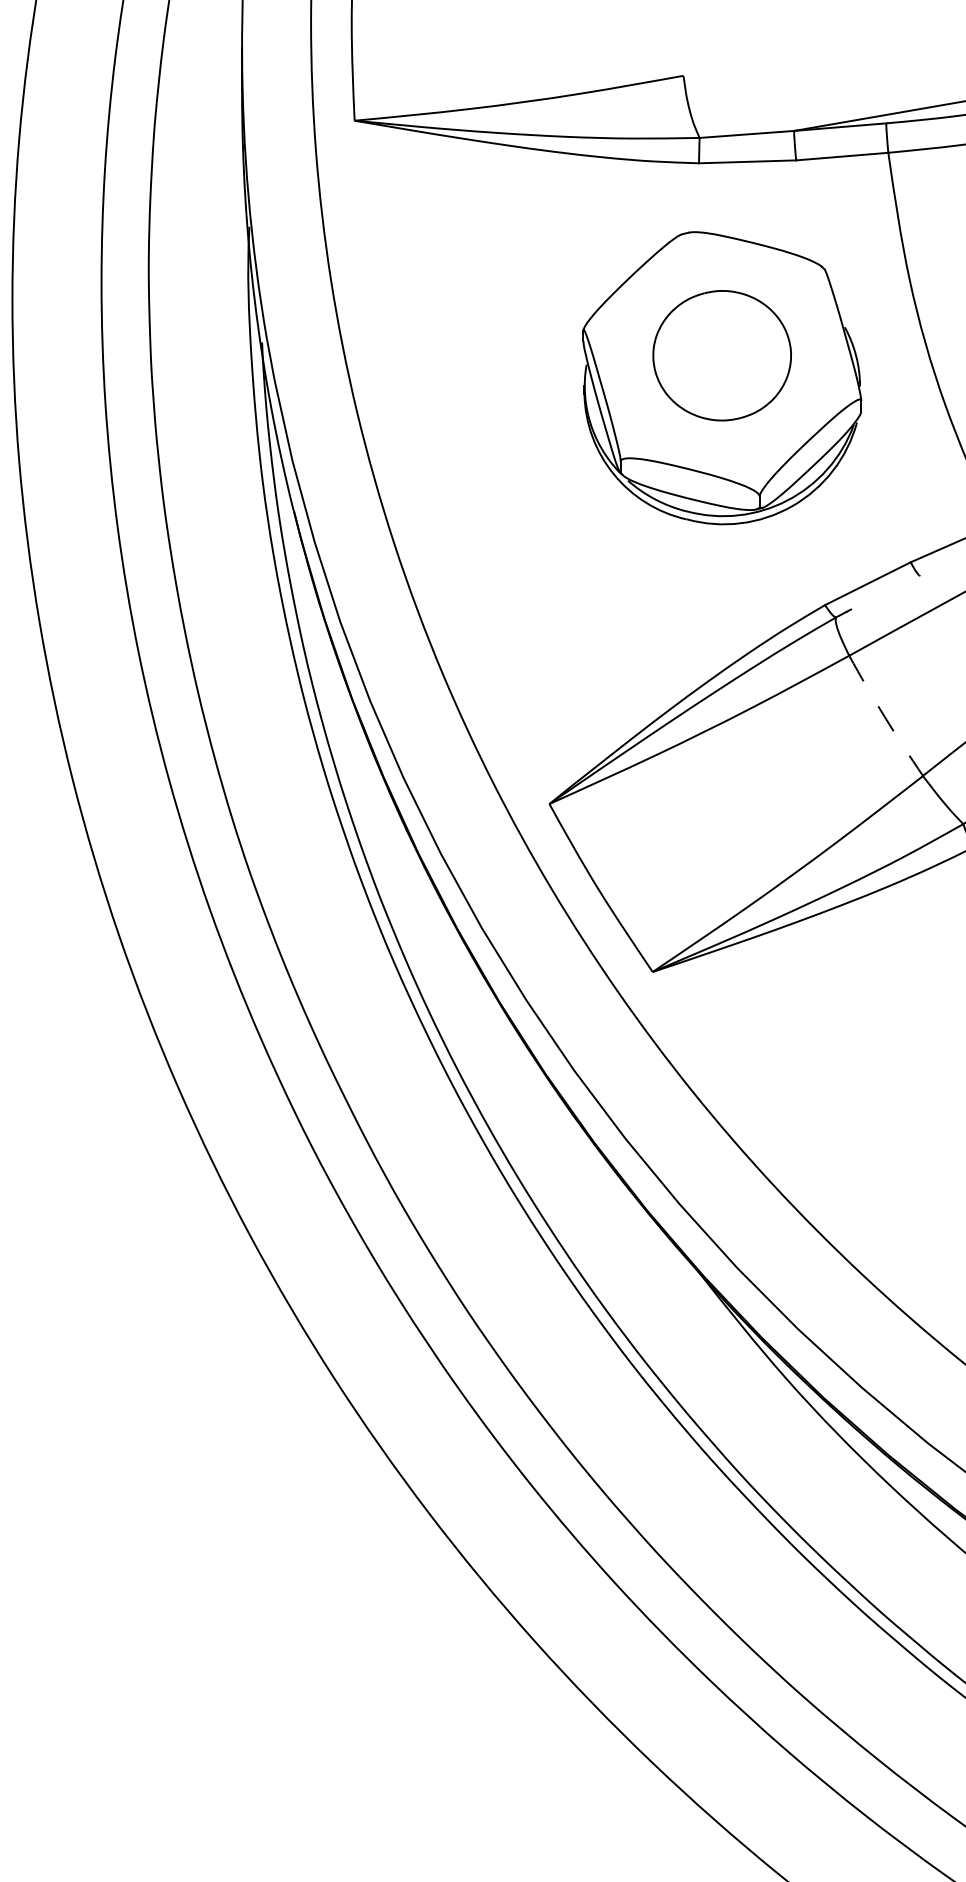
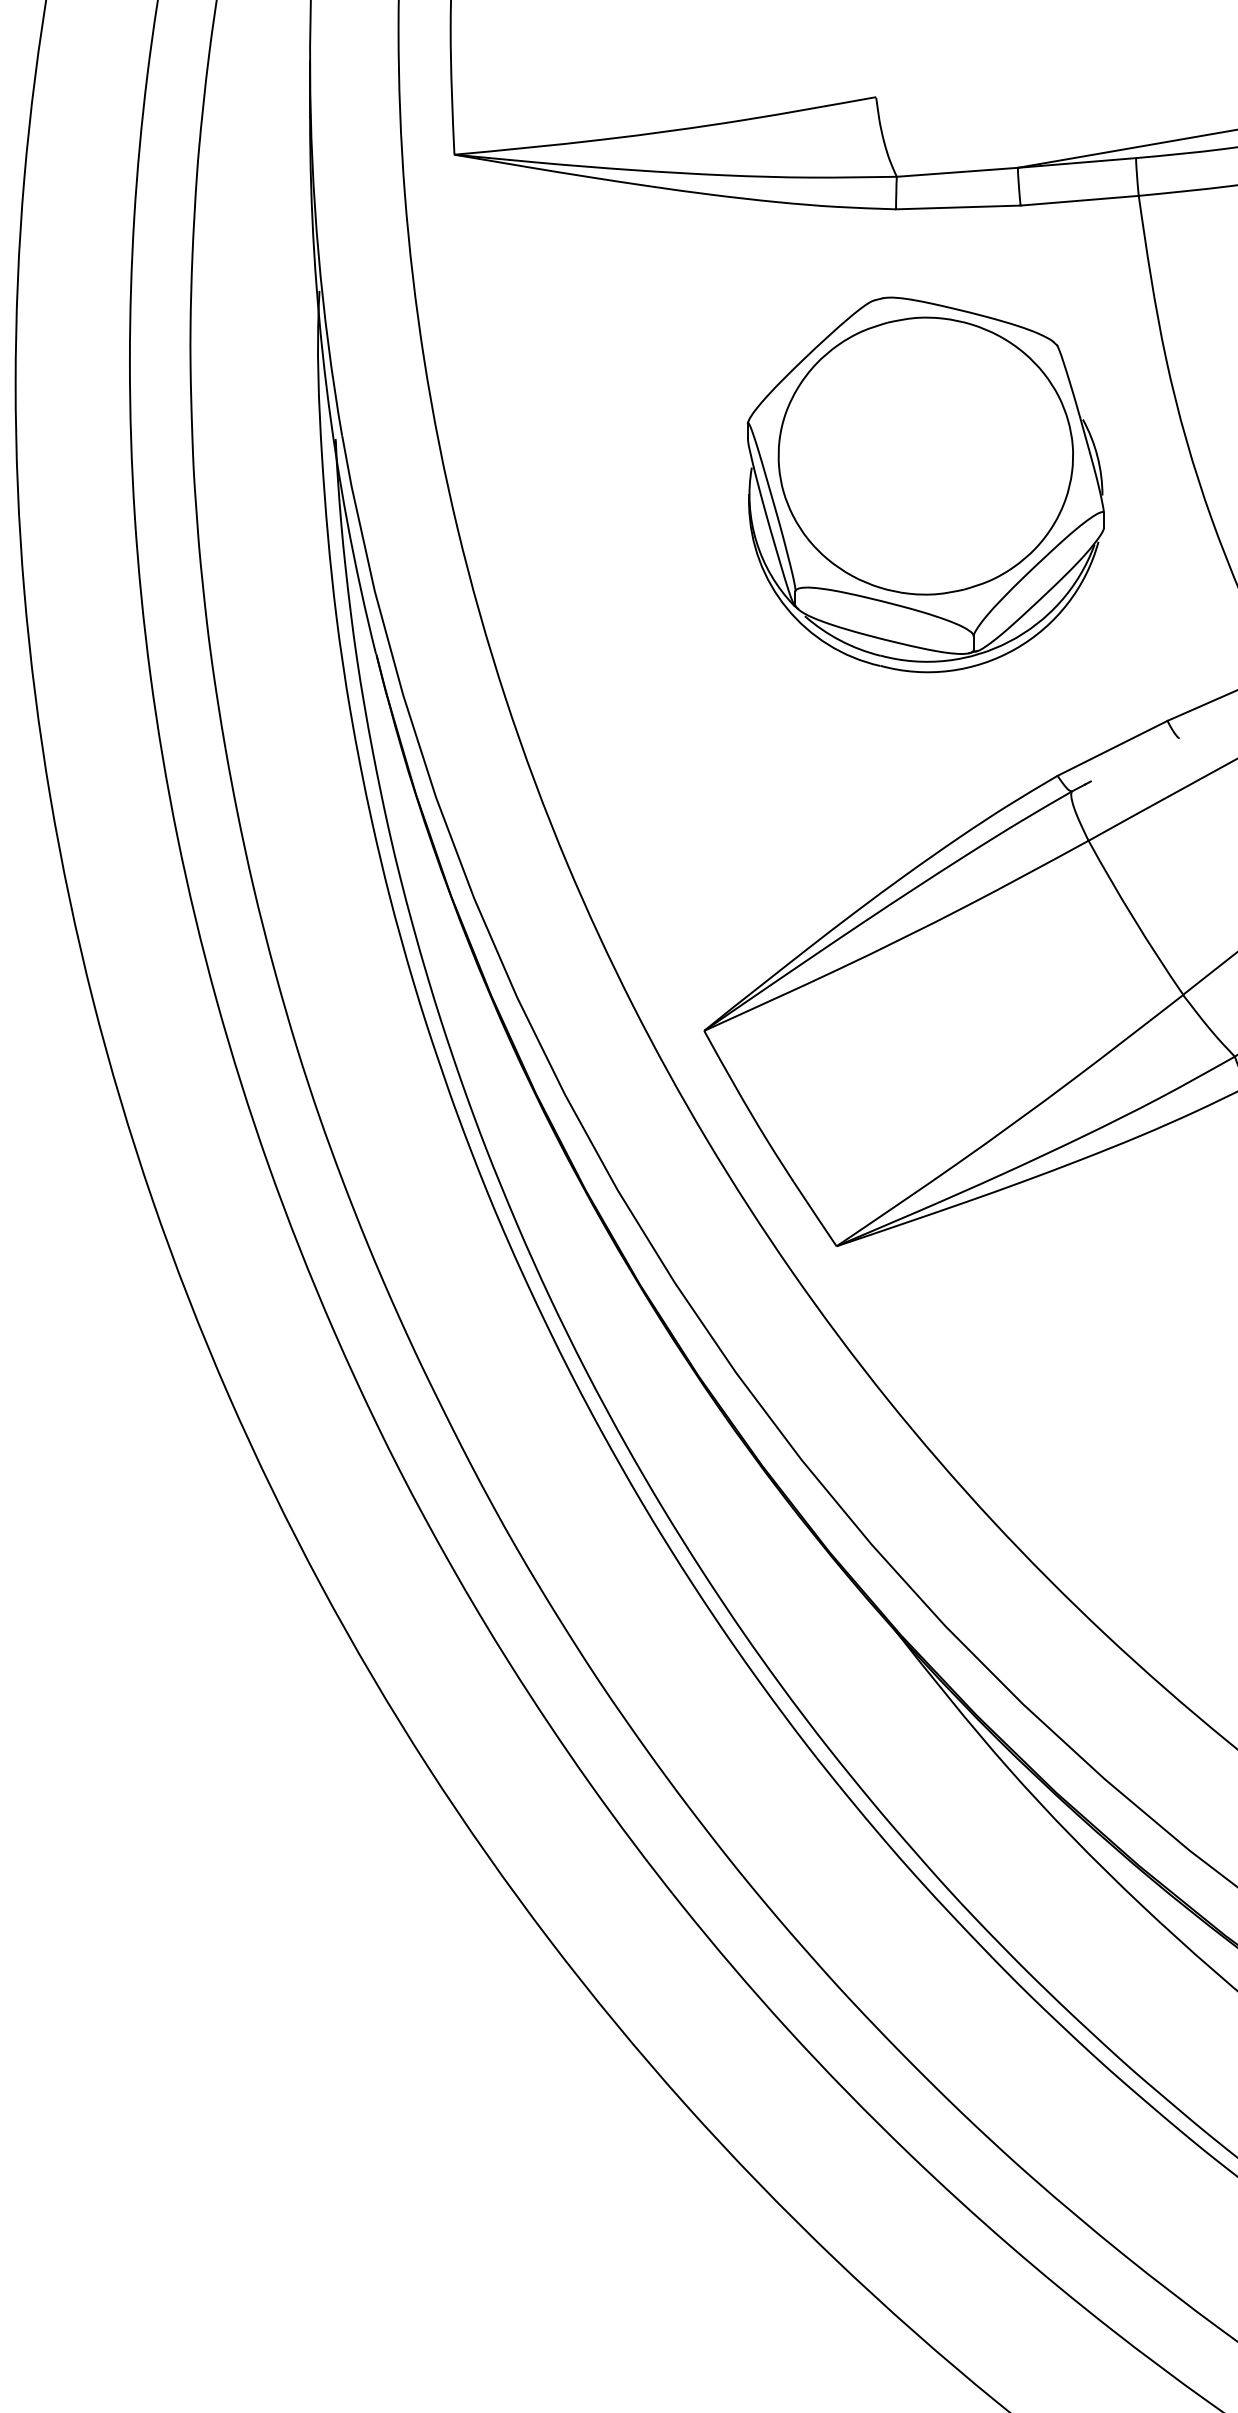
part: (722, 355) -> (925, 455), size x1.67
arc: (885, 717) -> (1134, 919), dashed -> solid

